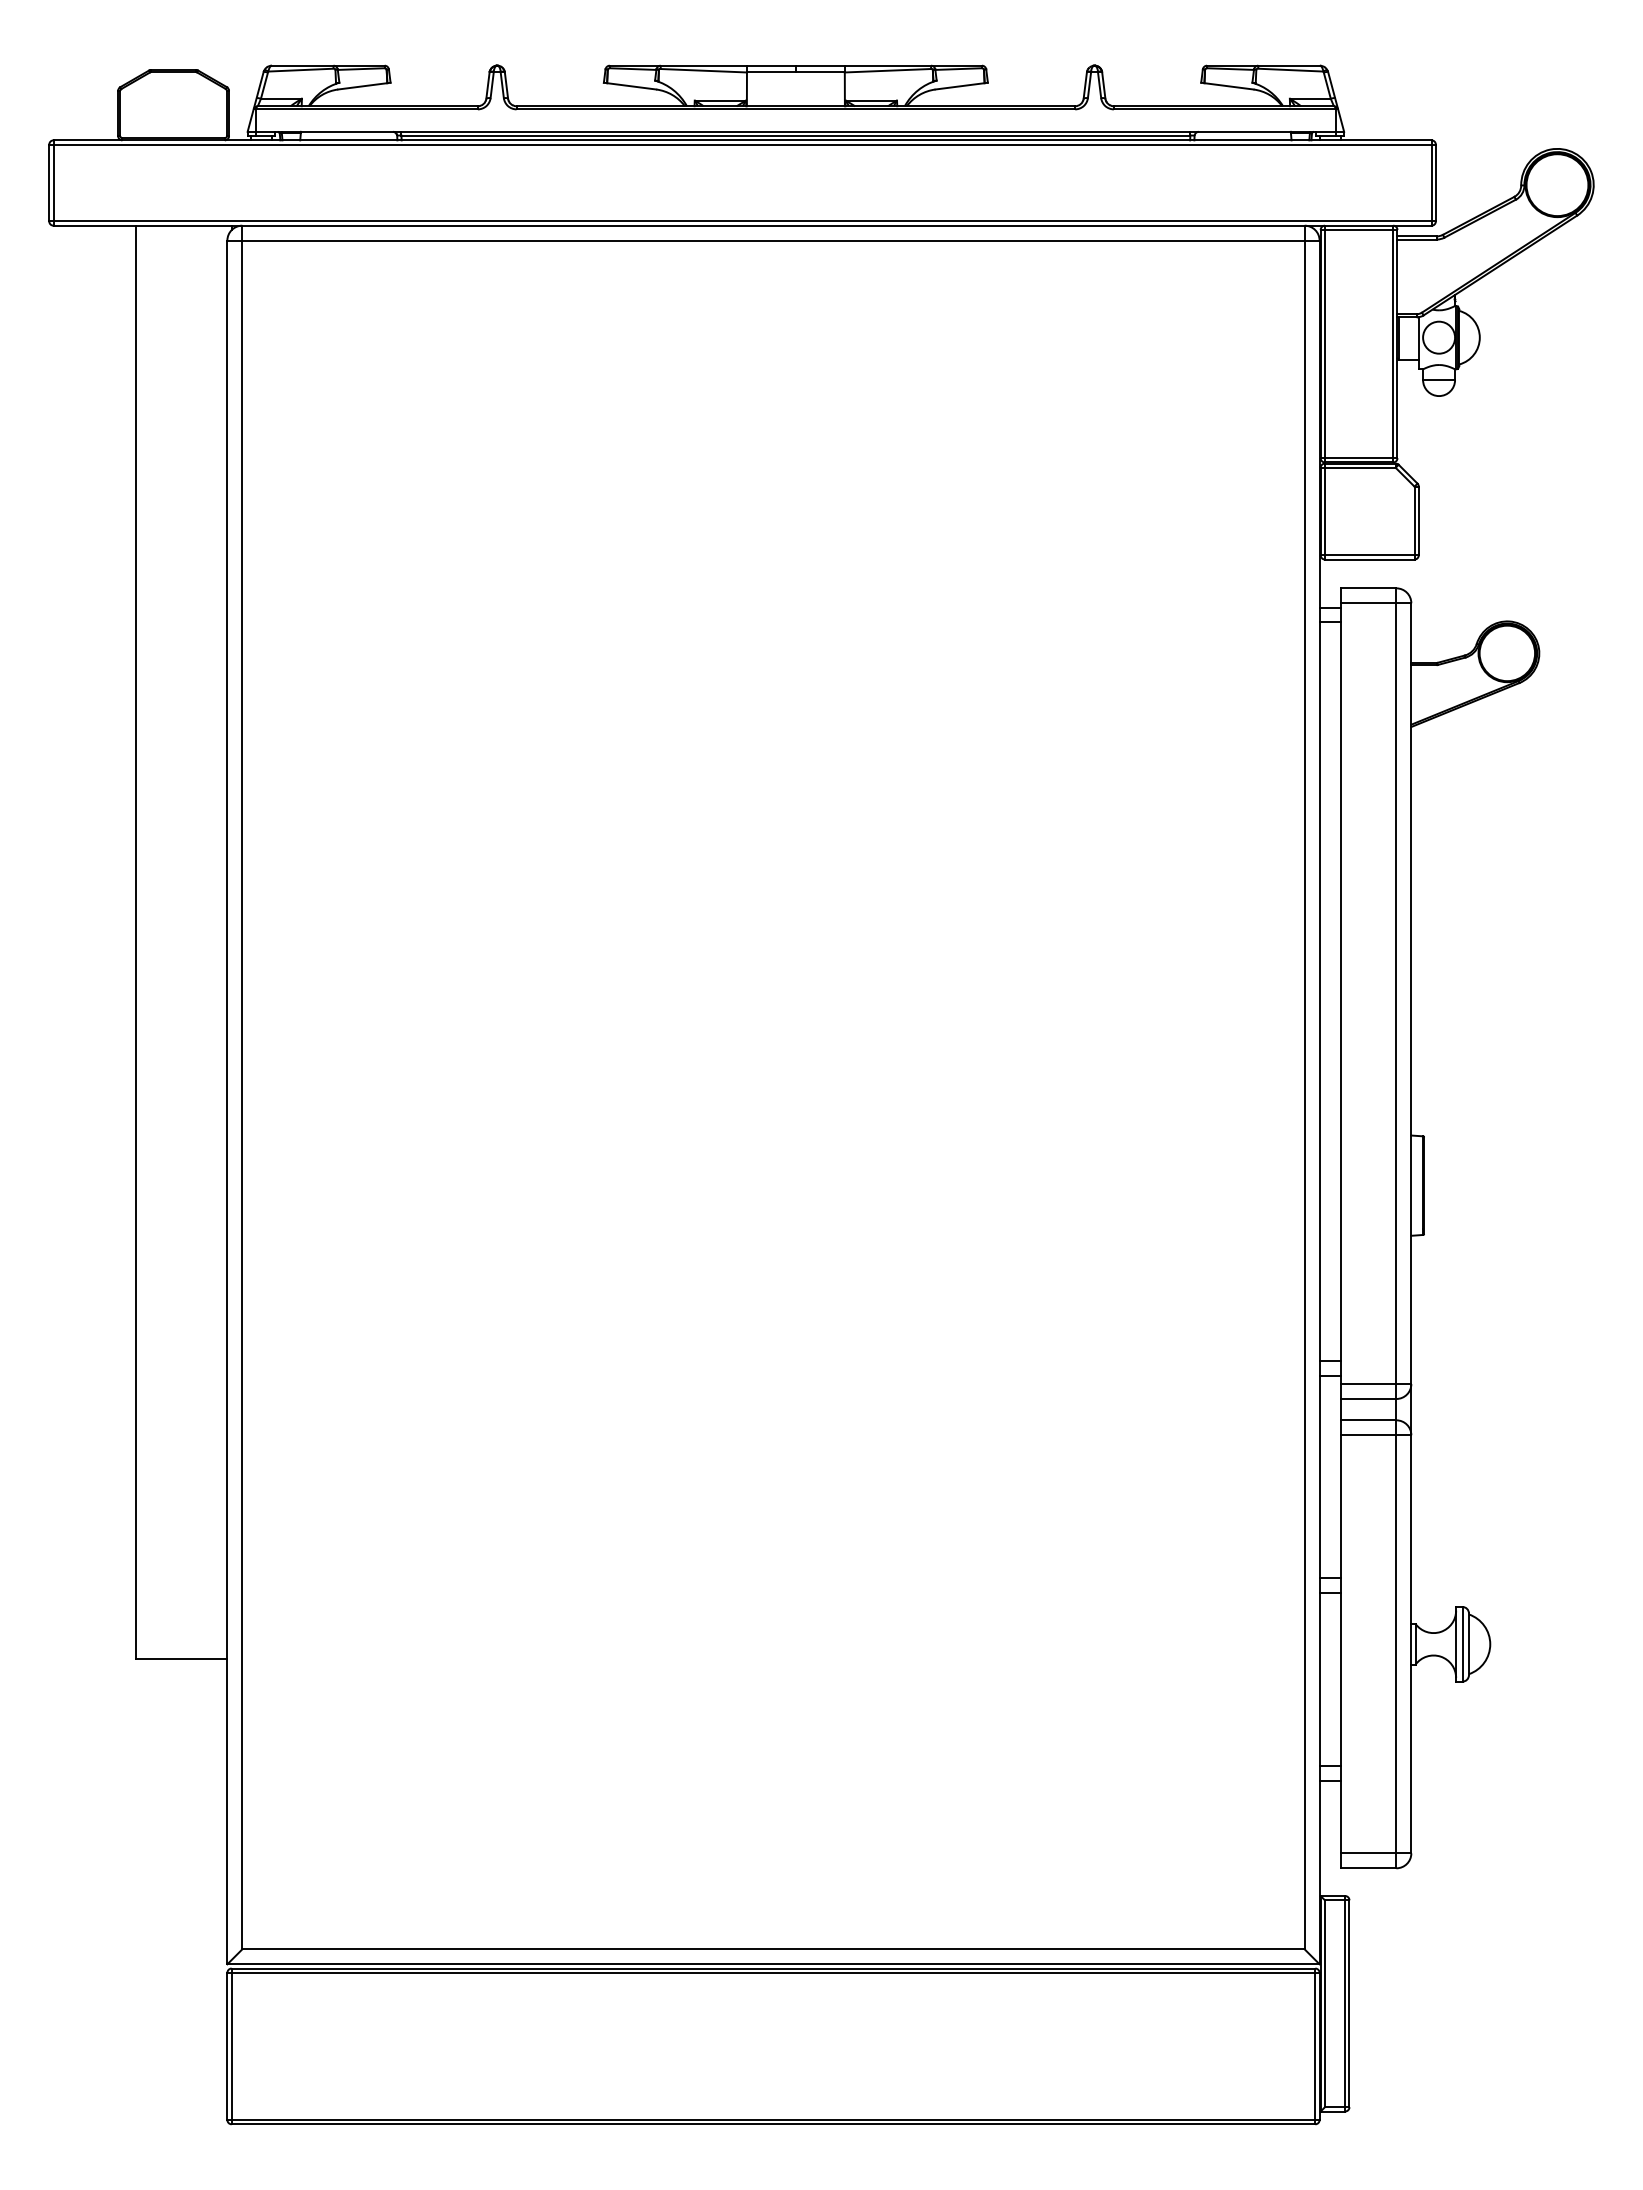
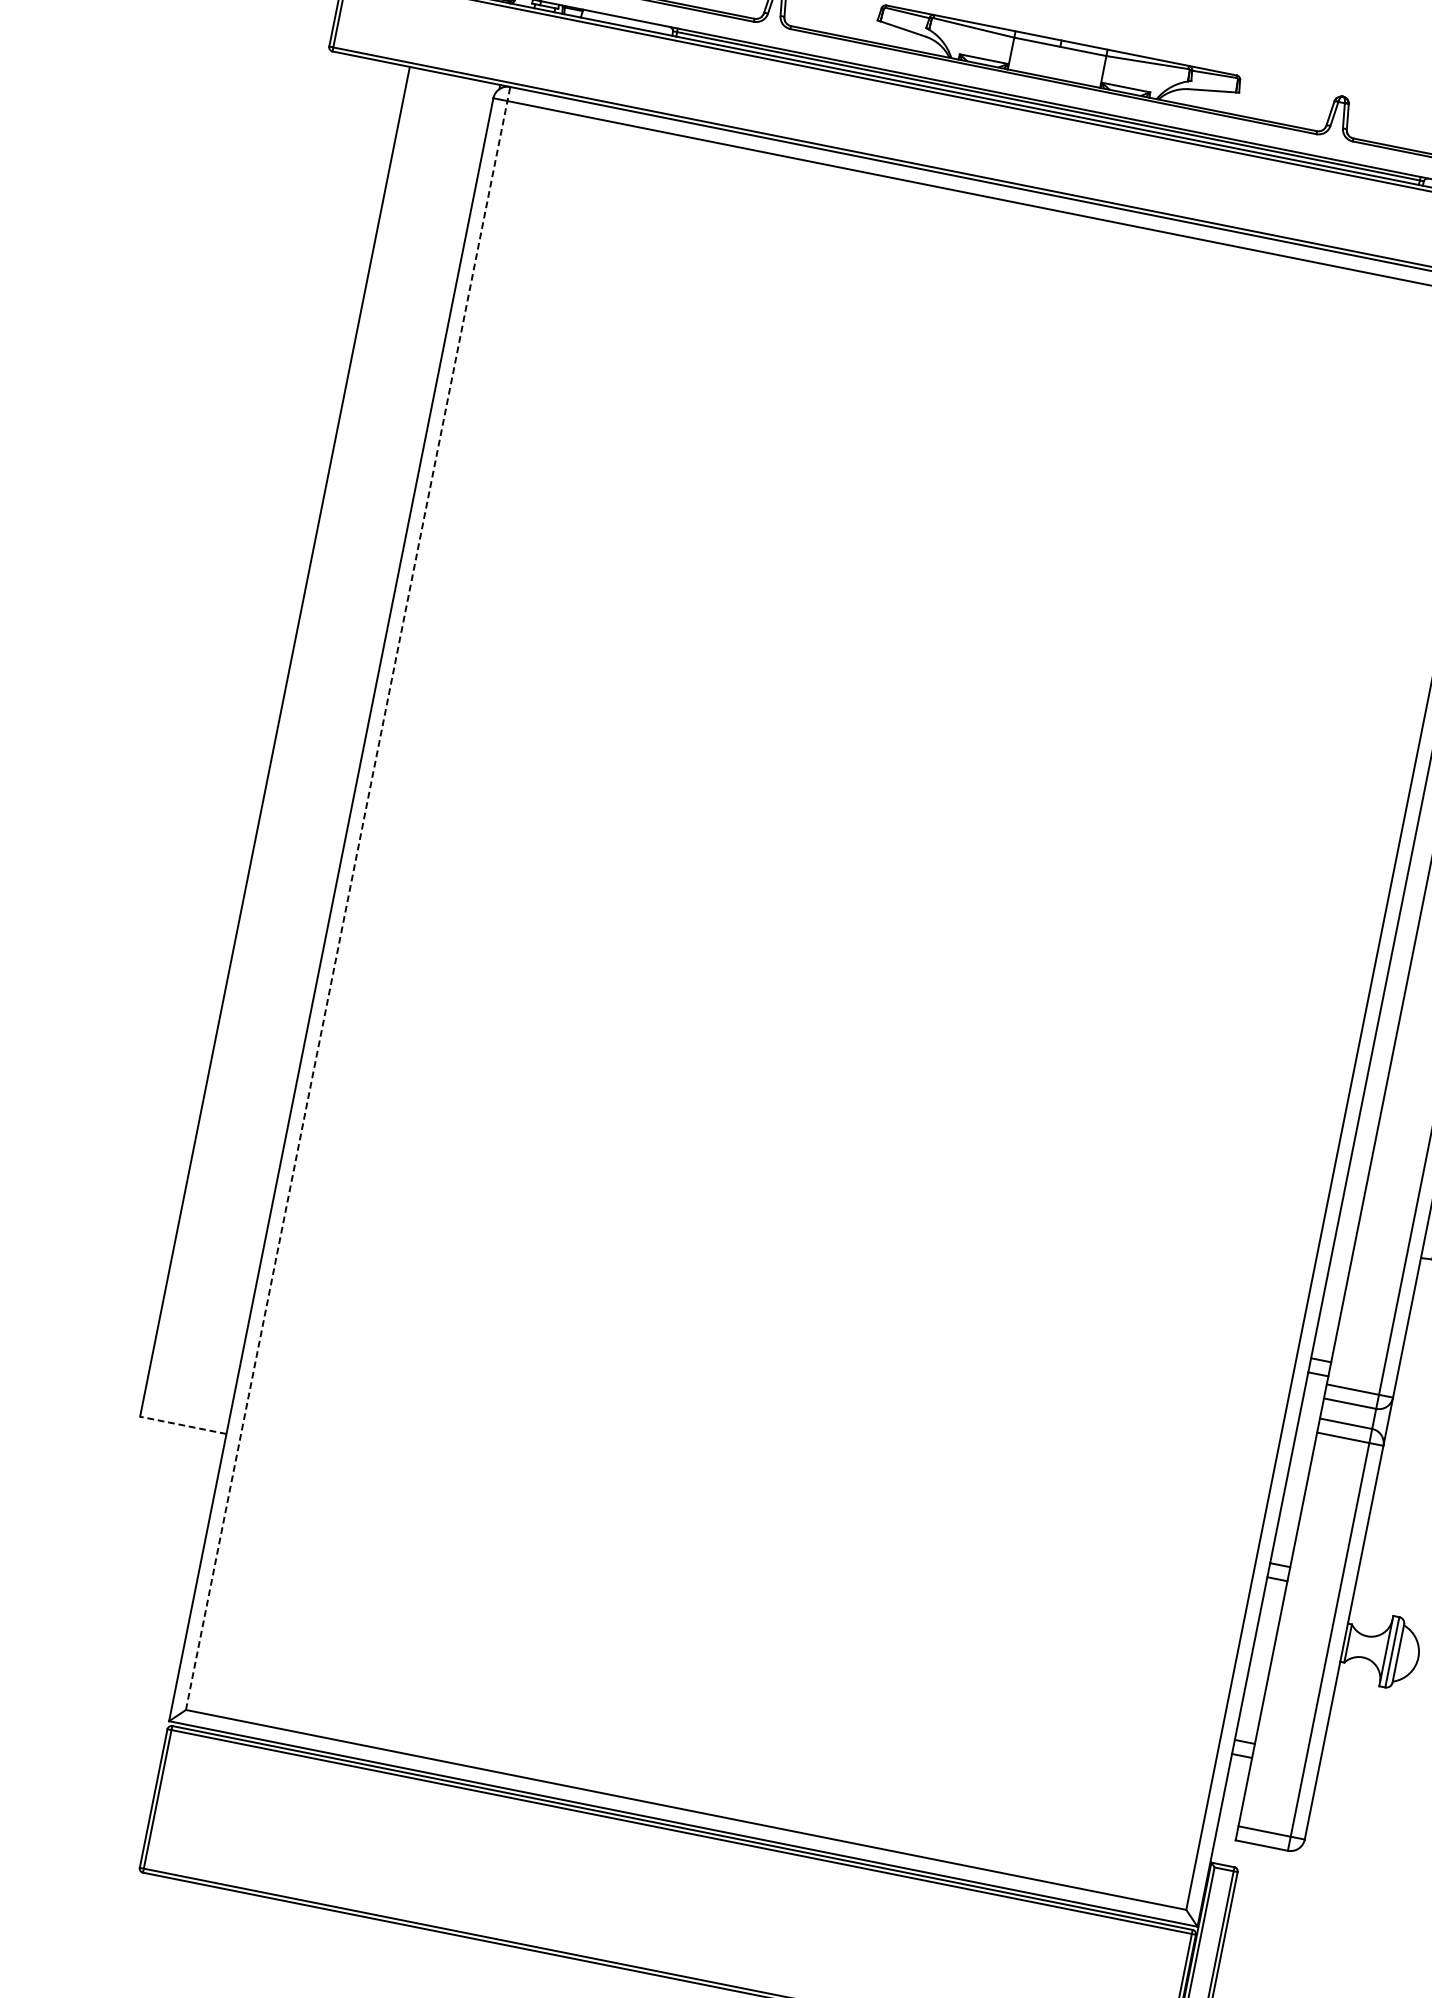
line: (242, 1087) -> (348, 898), solid -> dashed
line: (181, 1659) -> (183, 1425), solid -> dashed

